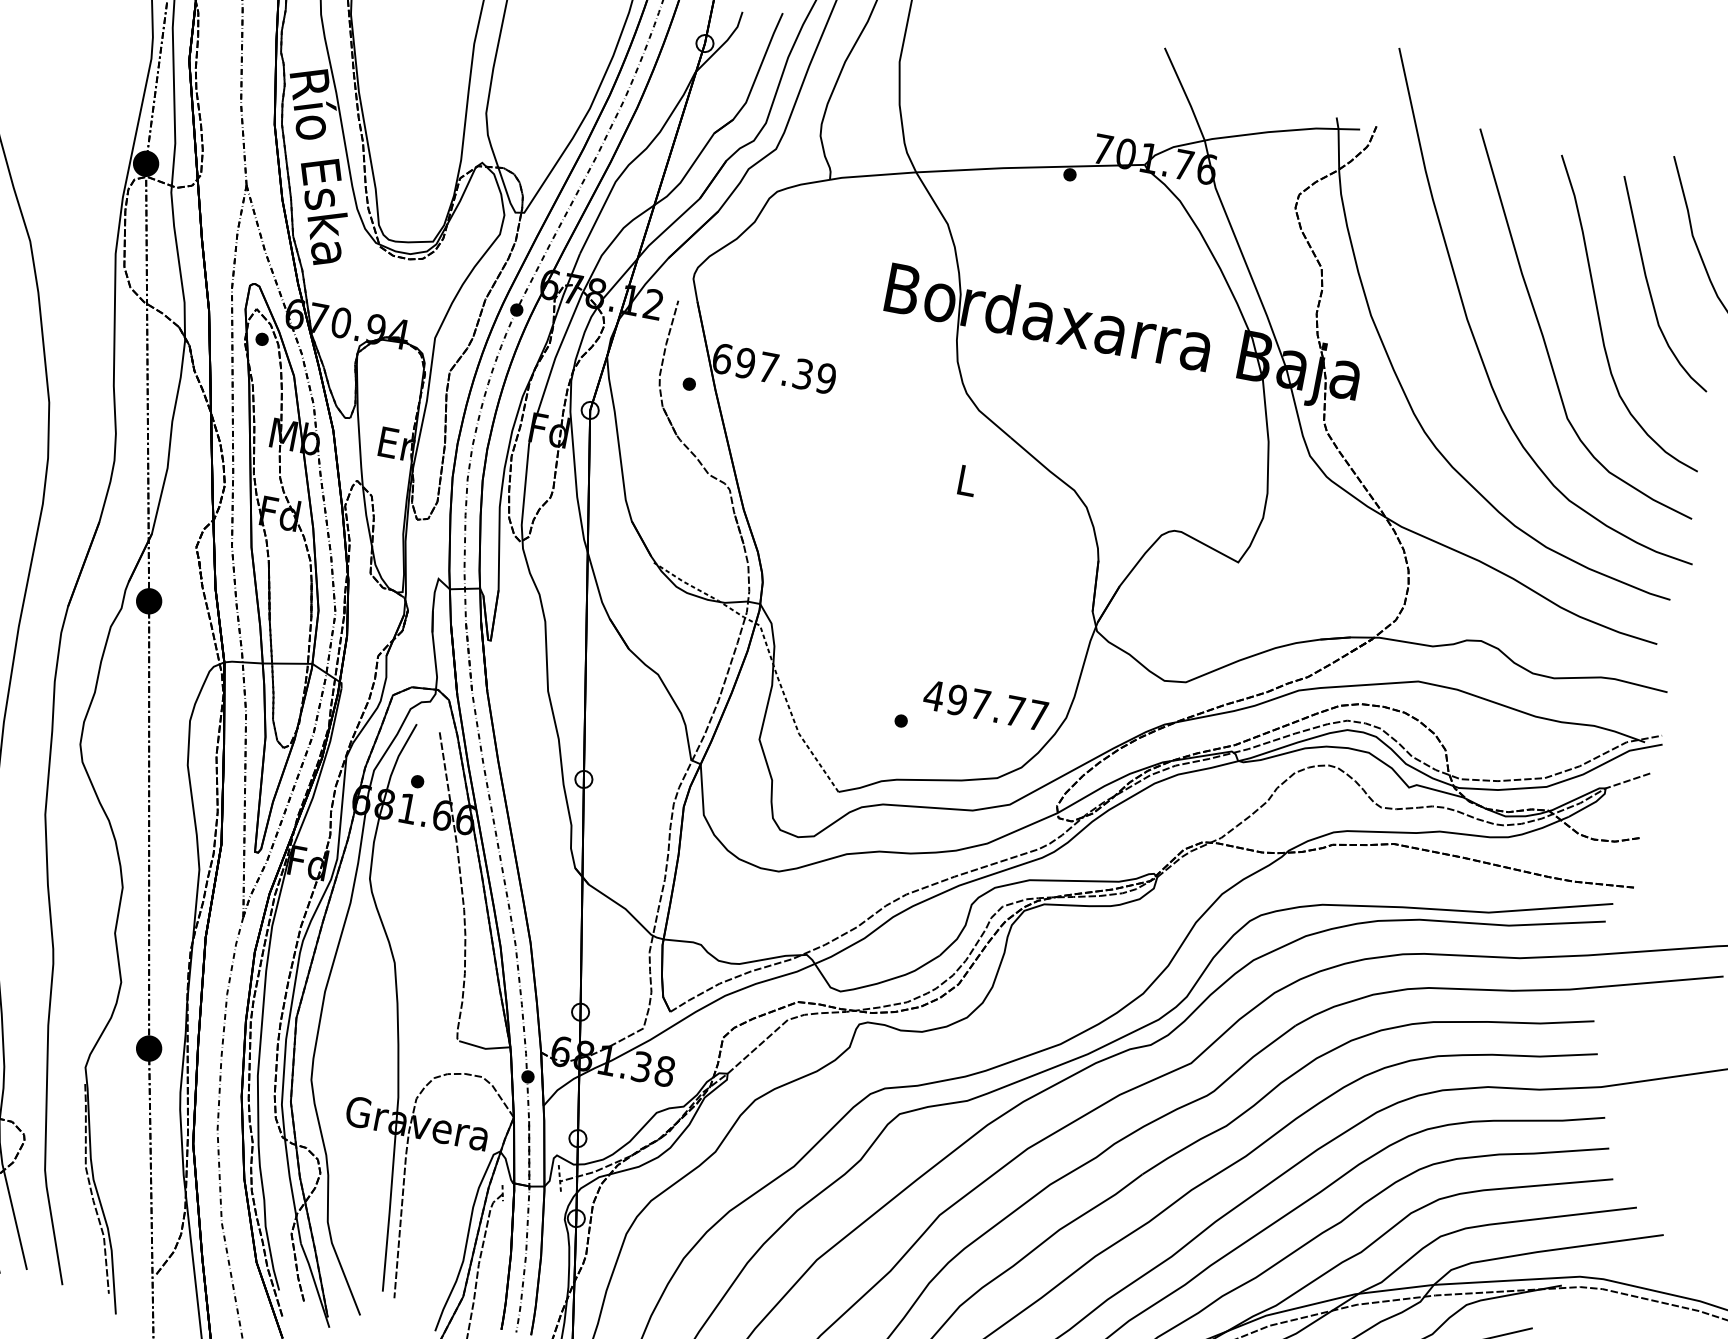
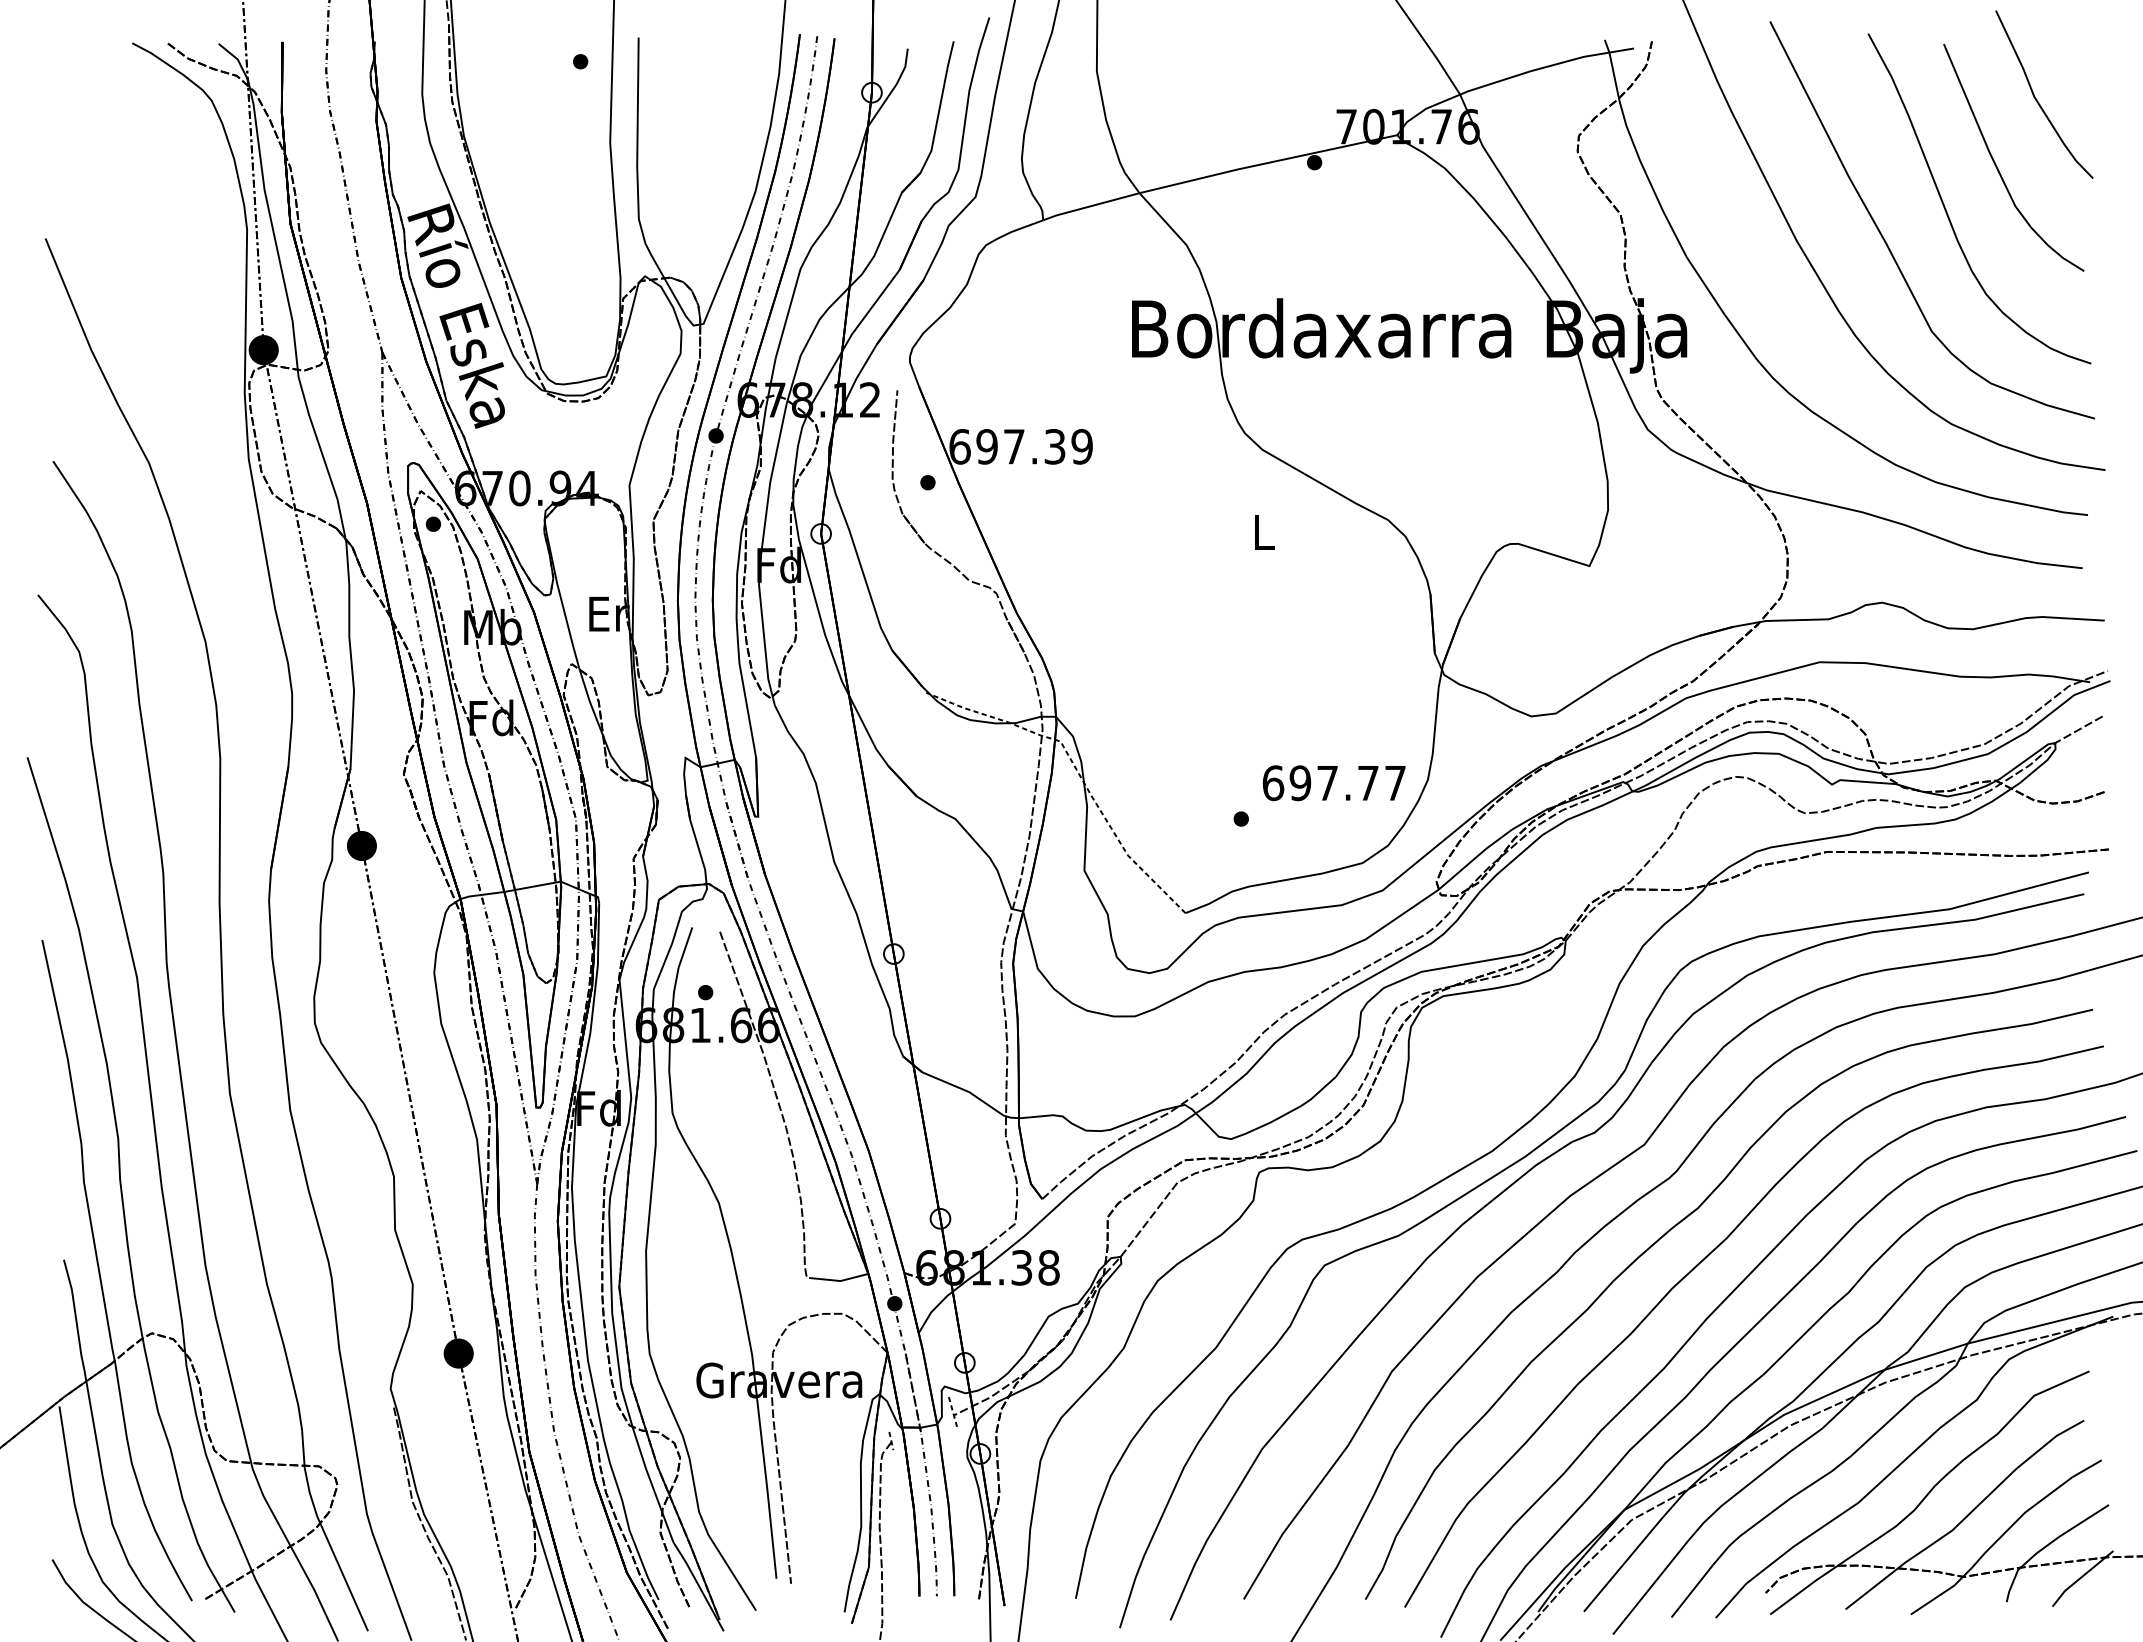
text: (934, 696) -> (1273, 783), 497.77 -> 697.77

